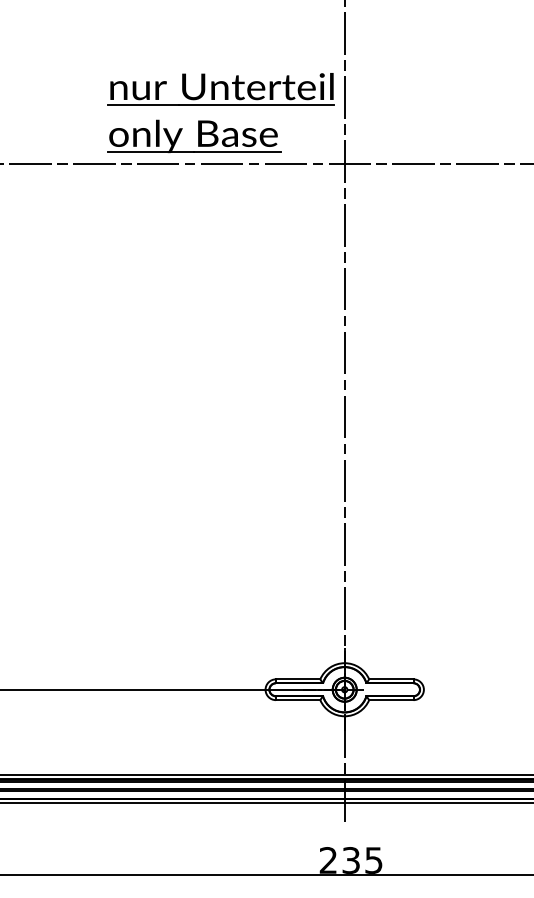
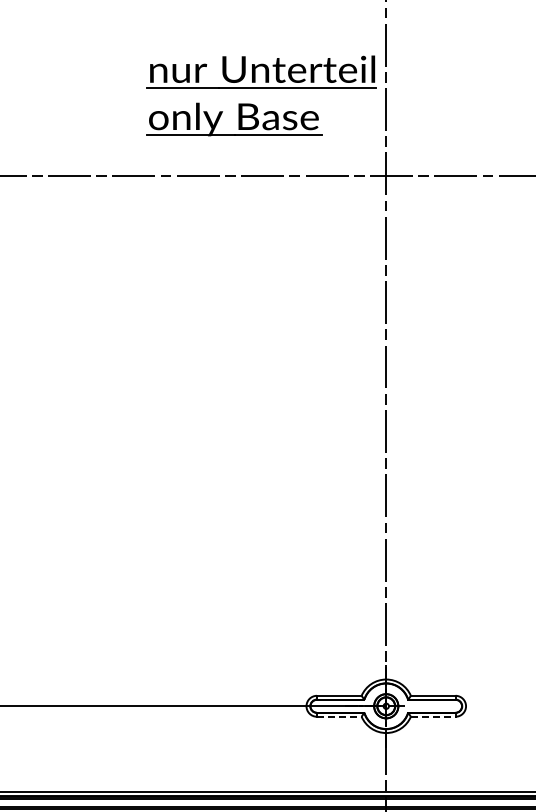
part: (220, 105) -> (261, 88), moved
line: (298, 700) -> (339, 717), solid -> dashed
line: (391, 700) -> (433, 717), solid -> dashed

